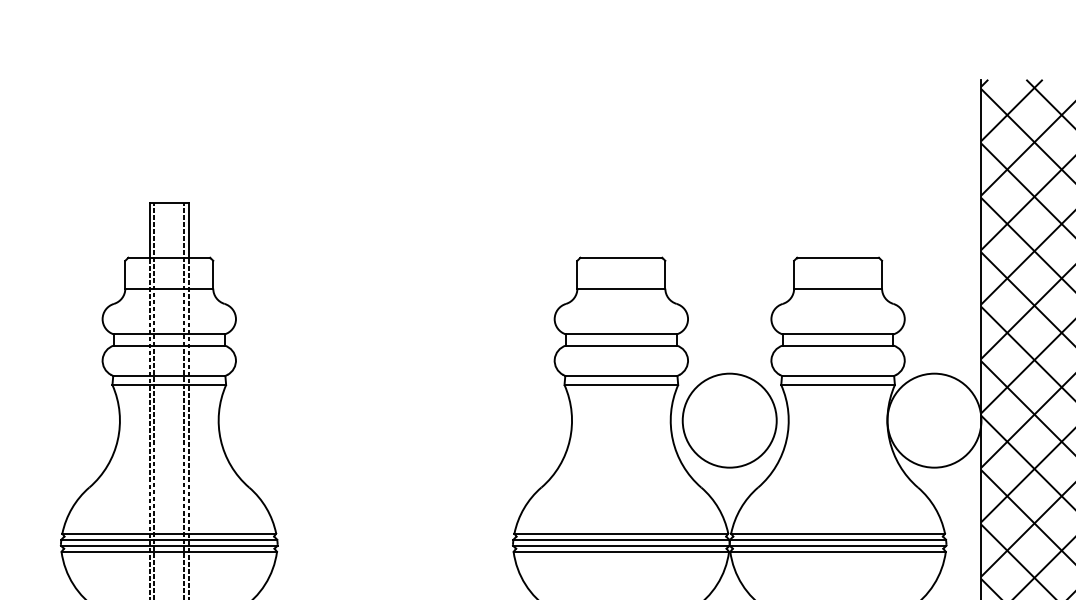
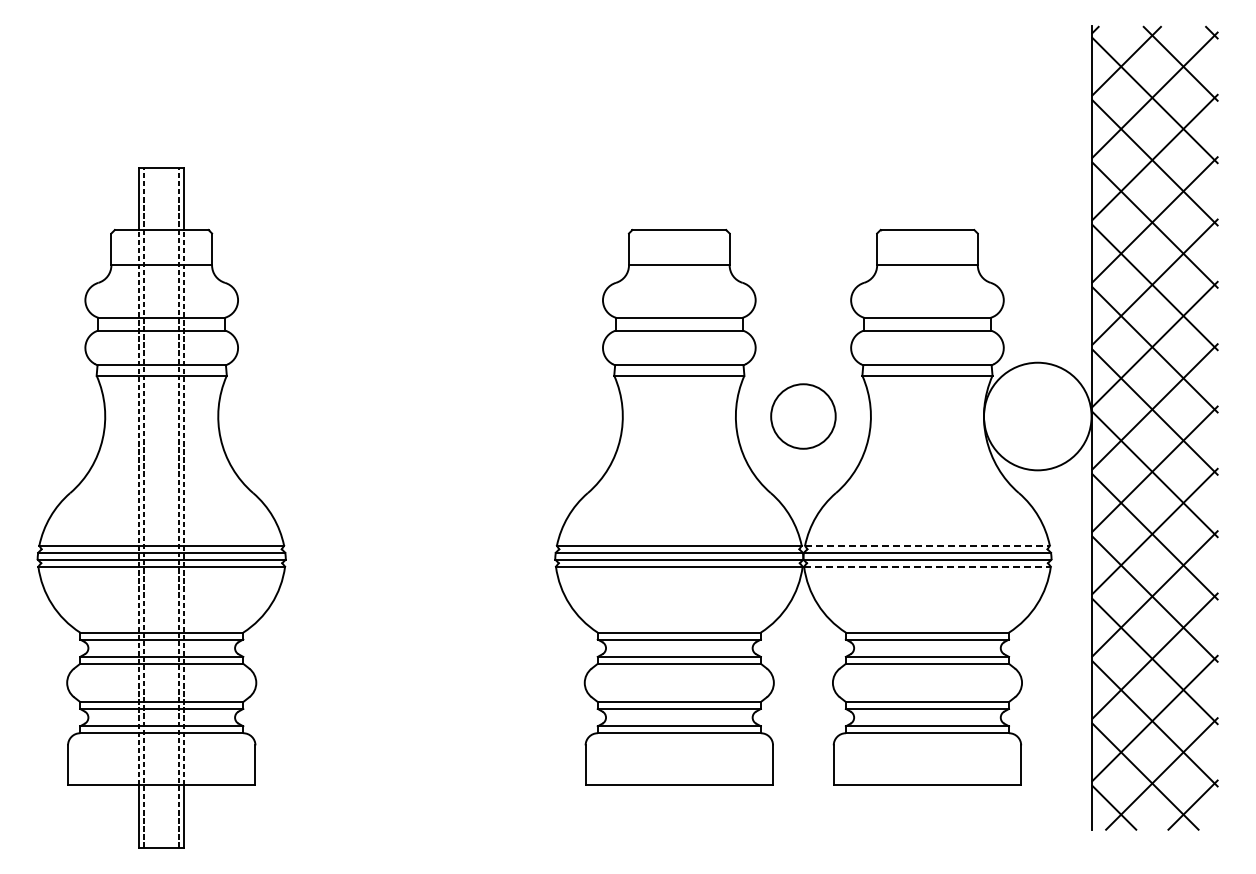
circle: (729, 420) -> (803, 416), size x0.6
line: (838, 533) -> (927, 545), solid -> dashed
line: (838, 551) -> (927, 566), solid -> dashed

